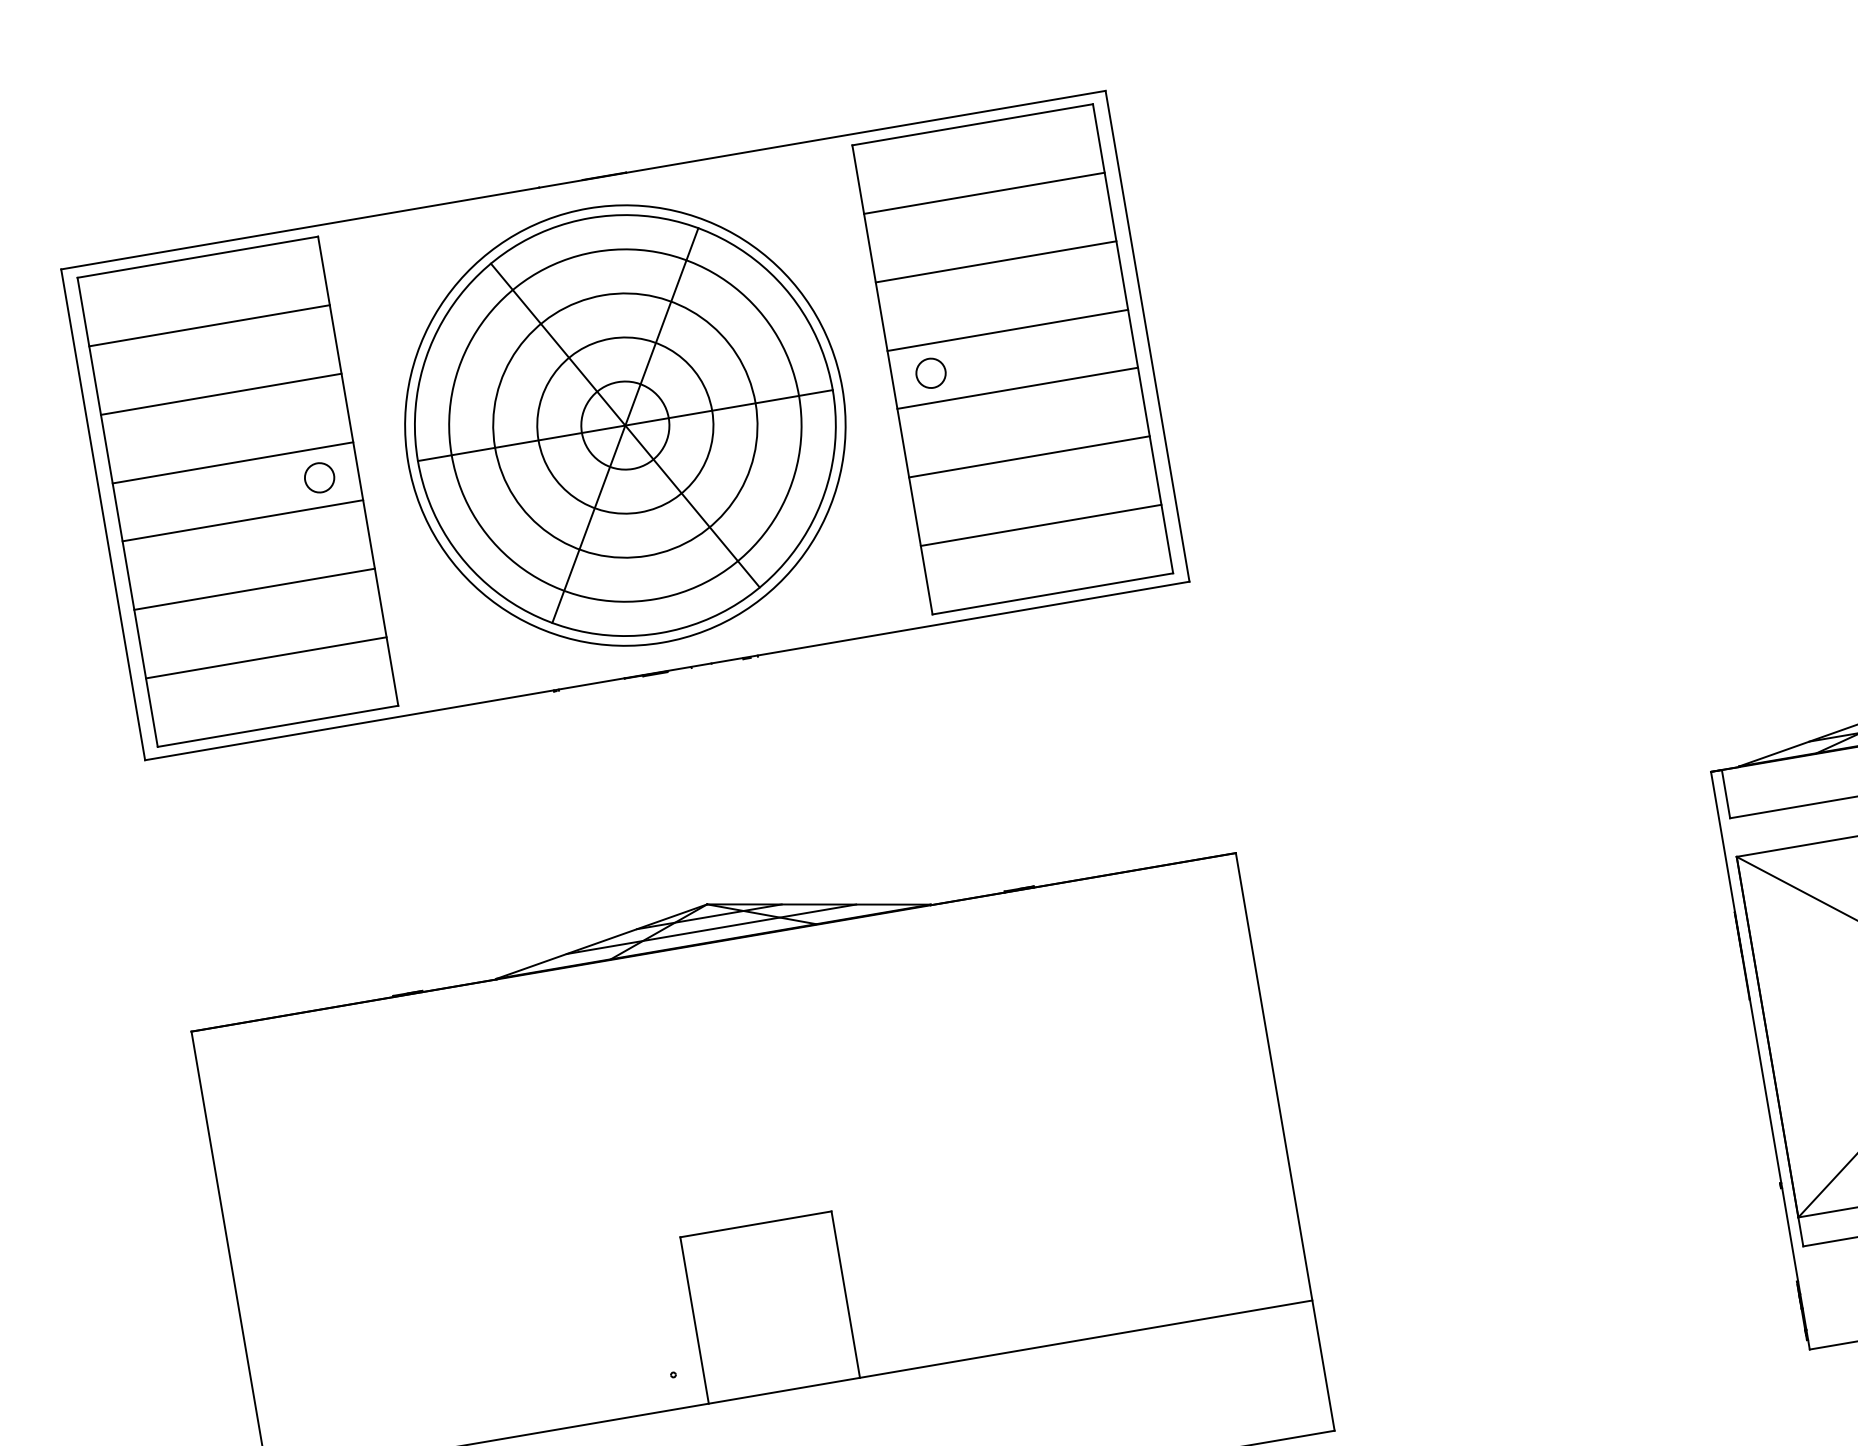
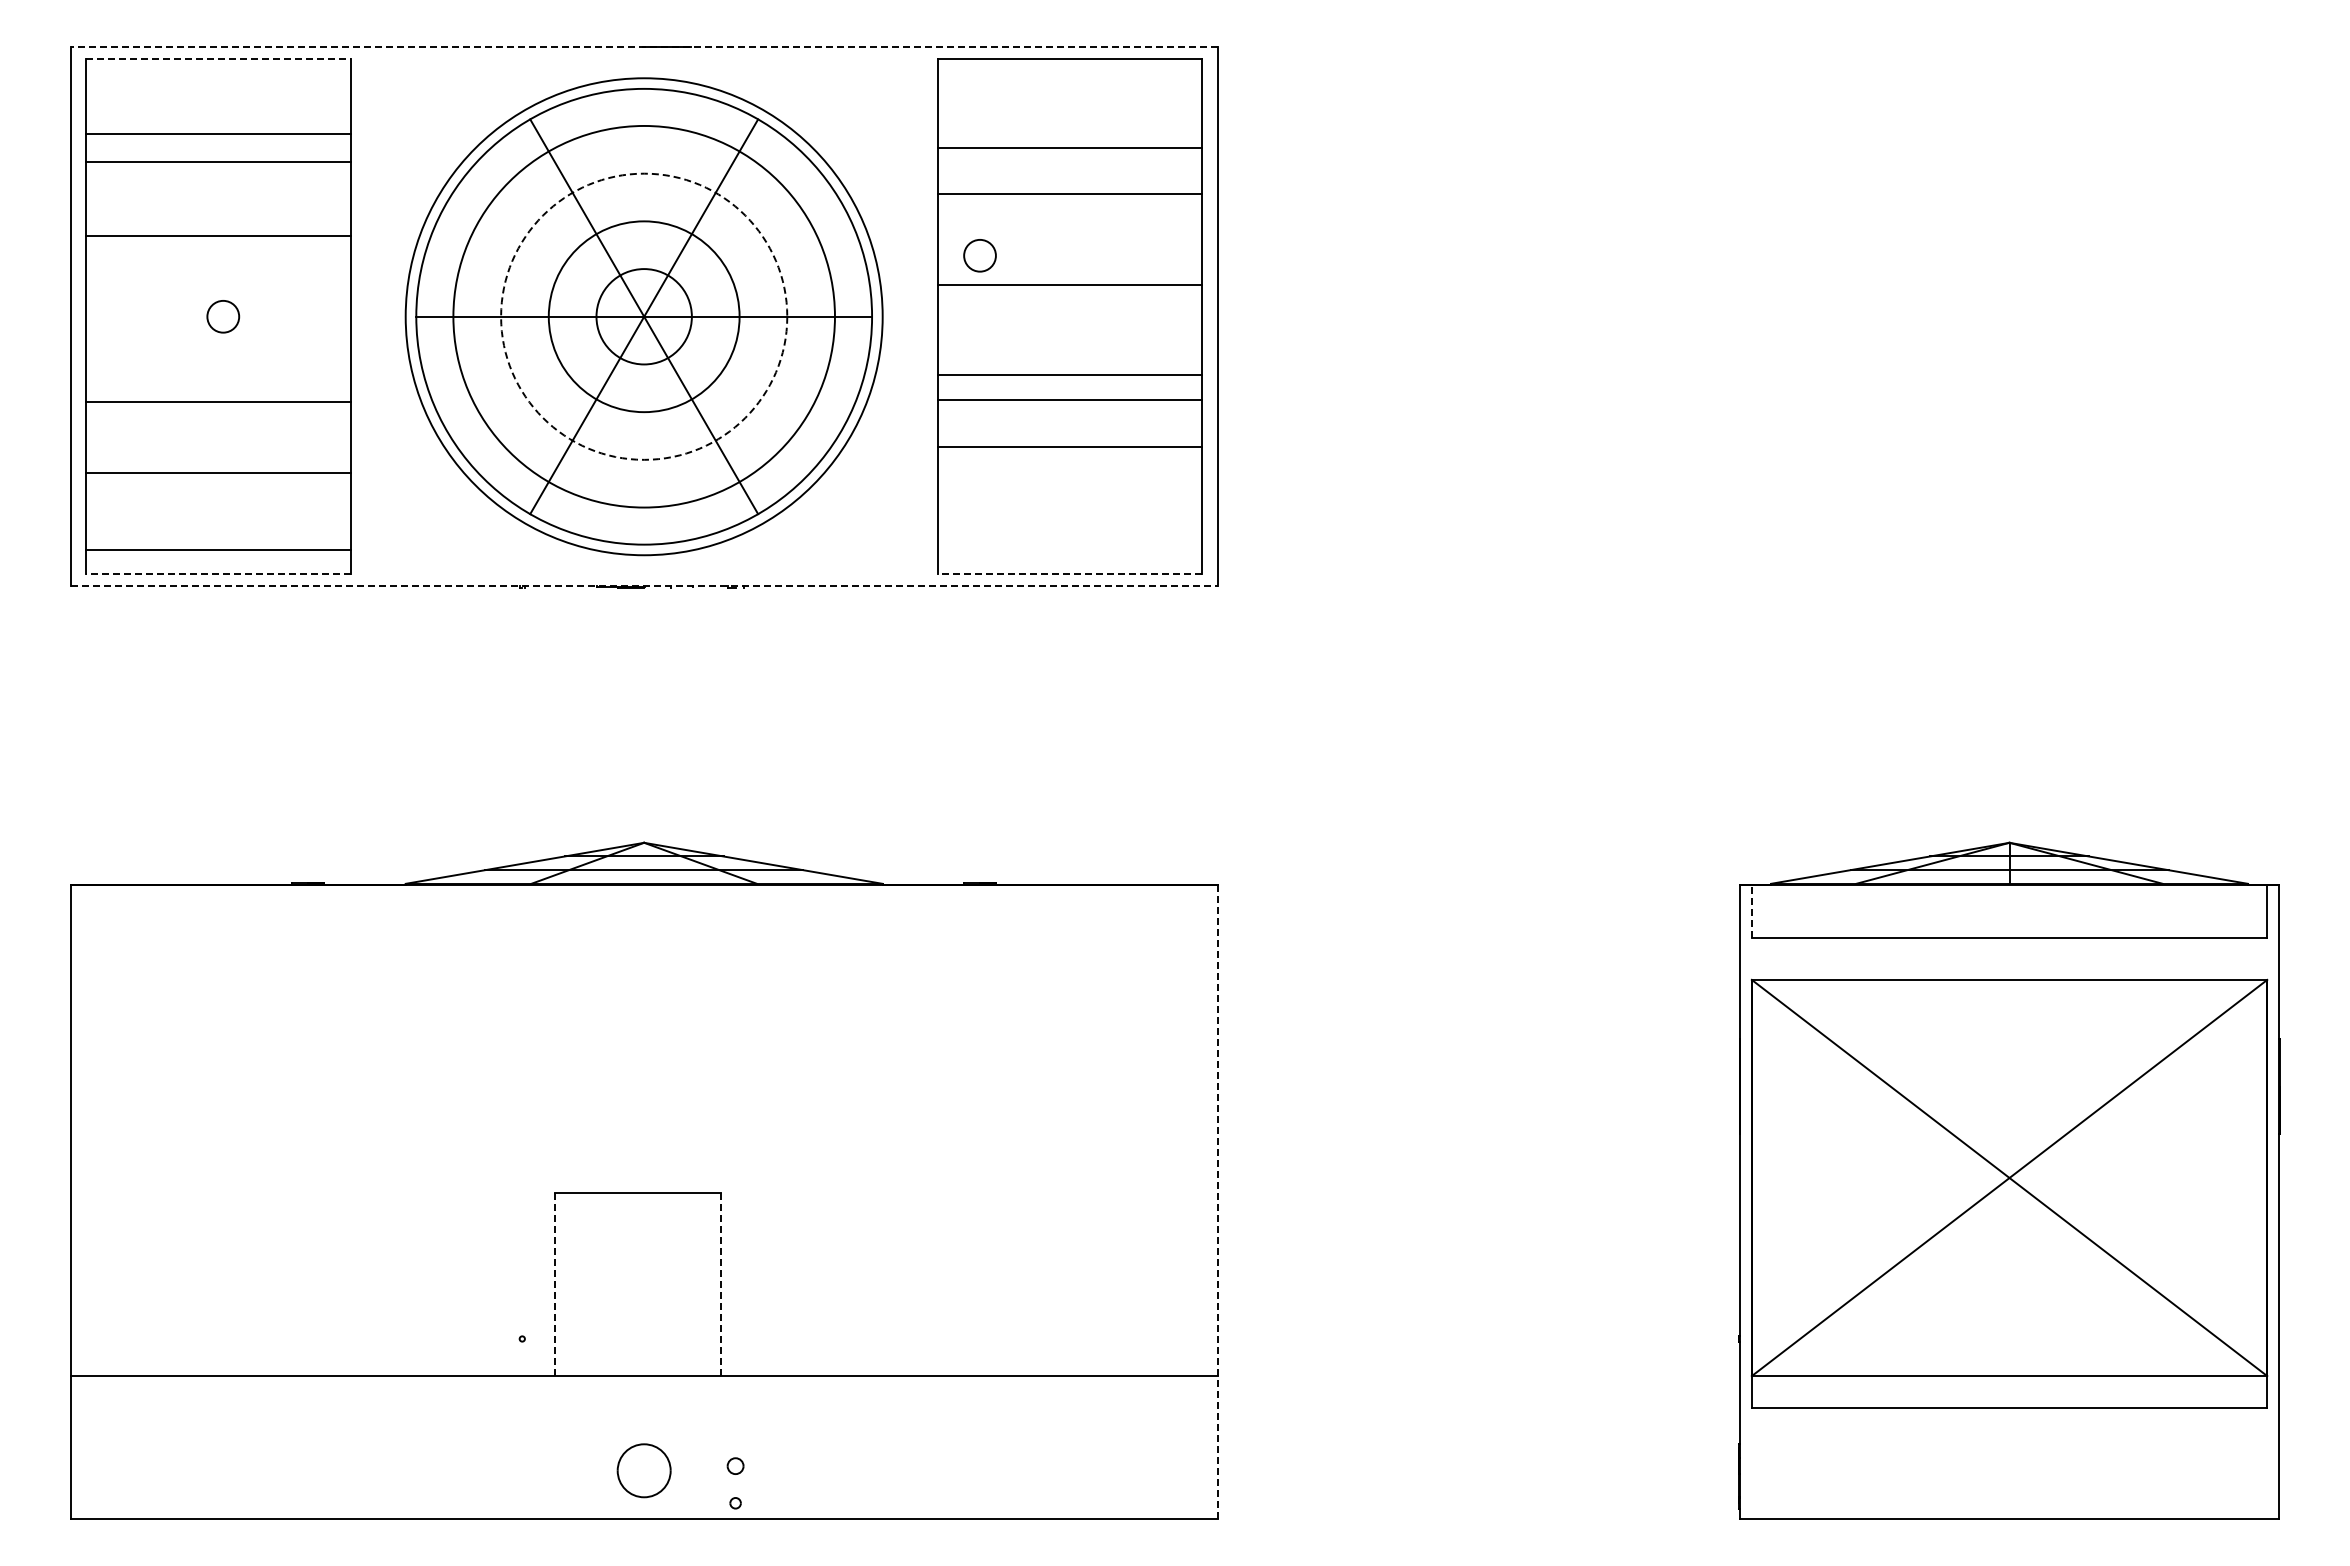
line: (583, 180) -> (644, 47), solid -> dashed
line: (984, 193) -> (1069, 194), moved
line: (198, 257) -> (219, 59), solid -> dashed
line: (995, 261) -> (1069, 147), moved
part: (930, 373) -> (979, 255), moved
line: (1017, 388) -> (1069, 399), moved
line: (221, 394) -> (218, 161), moved
arc: (495, 447) -> (501, 316), solid -> dashed
line: (1029, 456) -> (1069, 374), moved
line: (232, 462) -> (218, 235), moved
part: (319, 477) -> (223, 316), moved
line: (242, 520) -> (218, 401), moved
line: (1040, 525) -> (1069, 447), moved
line: (254, 588) -> (218, 472), moved
line: (1052, 594) -> (1069, 574), solid -> dashed
line: (266, 658) -> (218, 550), moved
line: (667, 671) -> (644, 586), solid -> dashed
line: (278, 726) -> (218, 574), solid -> dashed
line: (1725, 793) -> (1751, 910), solid -> dashed
line: (1284, 1142) -> (1217, 1202), solid -> dashed
line: (845, 1294) -> (720, 1284), solid -> dashed
line: (694, 1321) -> (554, 1285), solid -> dashed

